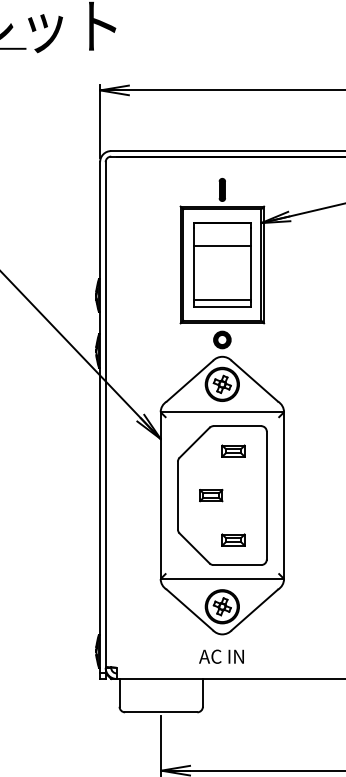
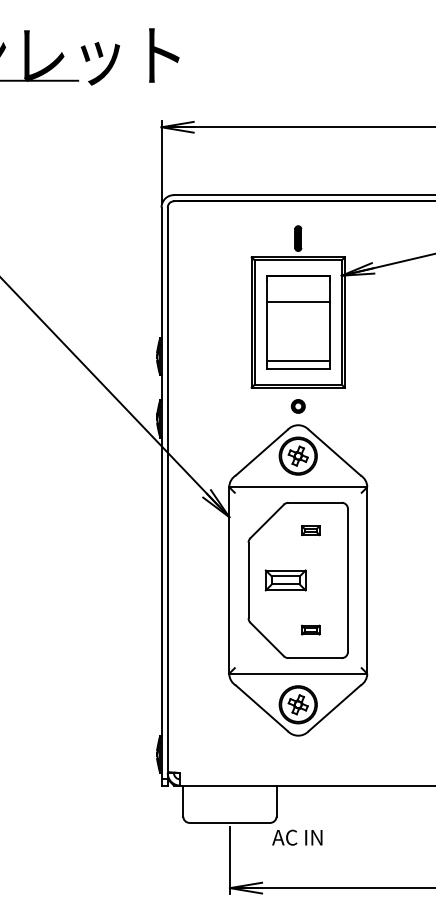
part: (222, 340) -> (298, 406), size x0.7
part: (233, 450) -> (310, 530), size x0.7
part: (210, 495) -> (285, 580), size x1.6
part: (233, 539) -> (310, 629), size x0.7
text: (221, 656) -> (297, 837), moved

